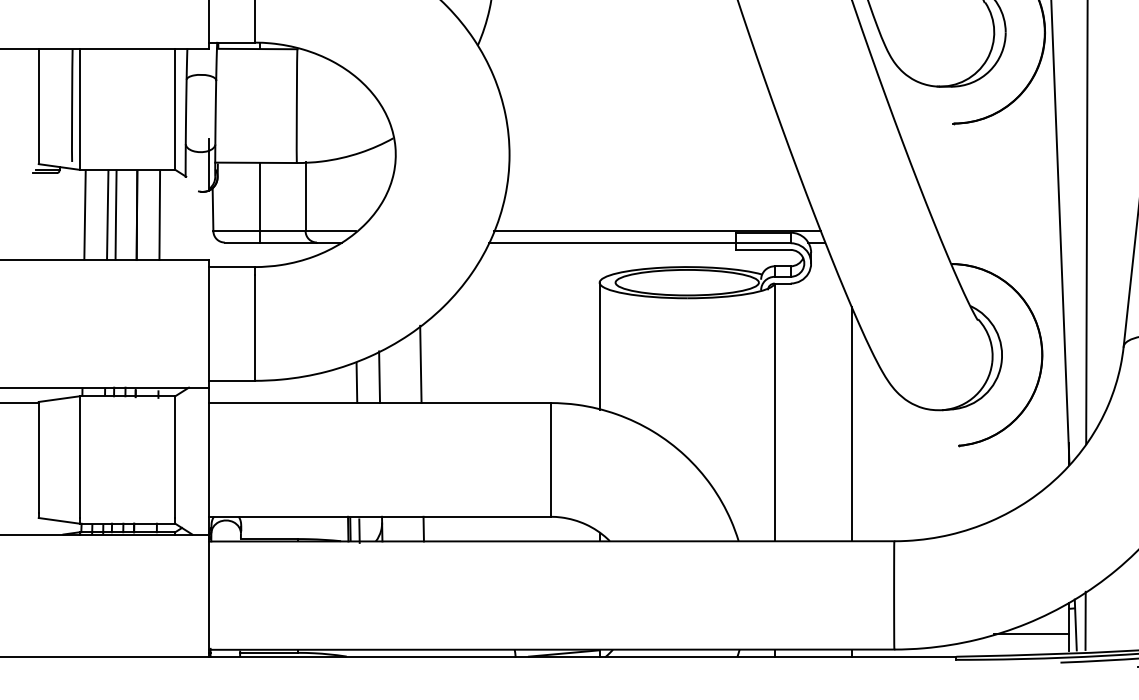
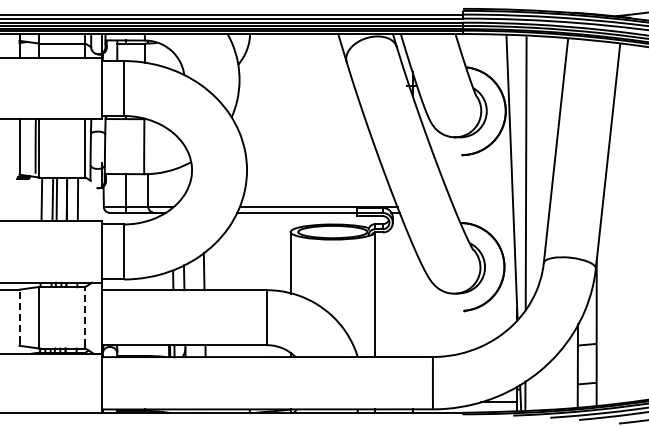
line: (851, 424) -> (412, 300), removed
line: (175, 455) -> (85, 315), solid -> dashed
line: (38, 457) -> (19, 316), solid -> dashed

